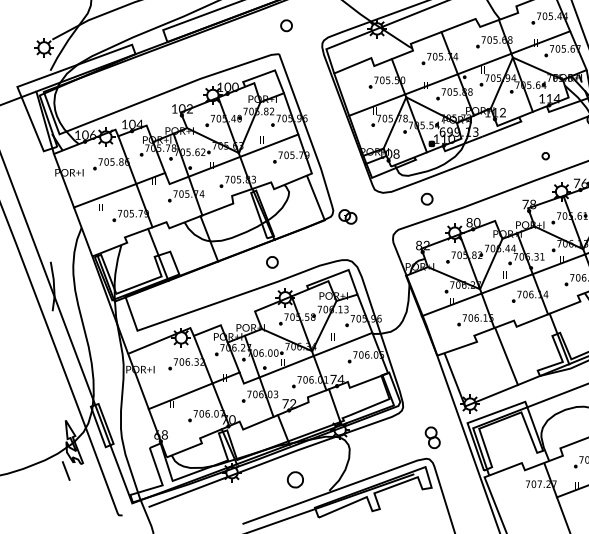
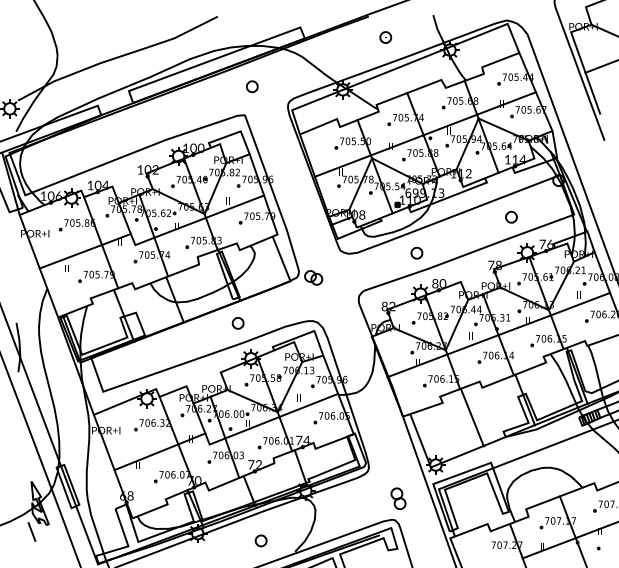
part: (545, 155) -> (511, 216), size x1.67
part: (426, 198) -> (416, 252), moved
part: (294, 479) -> (260, 540), size x0.71

